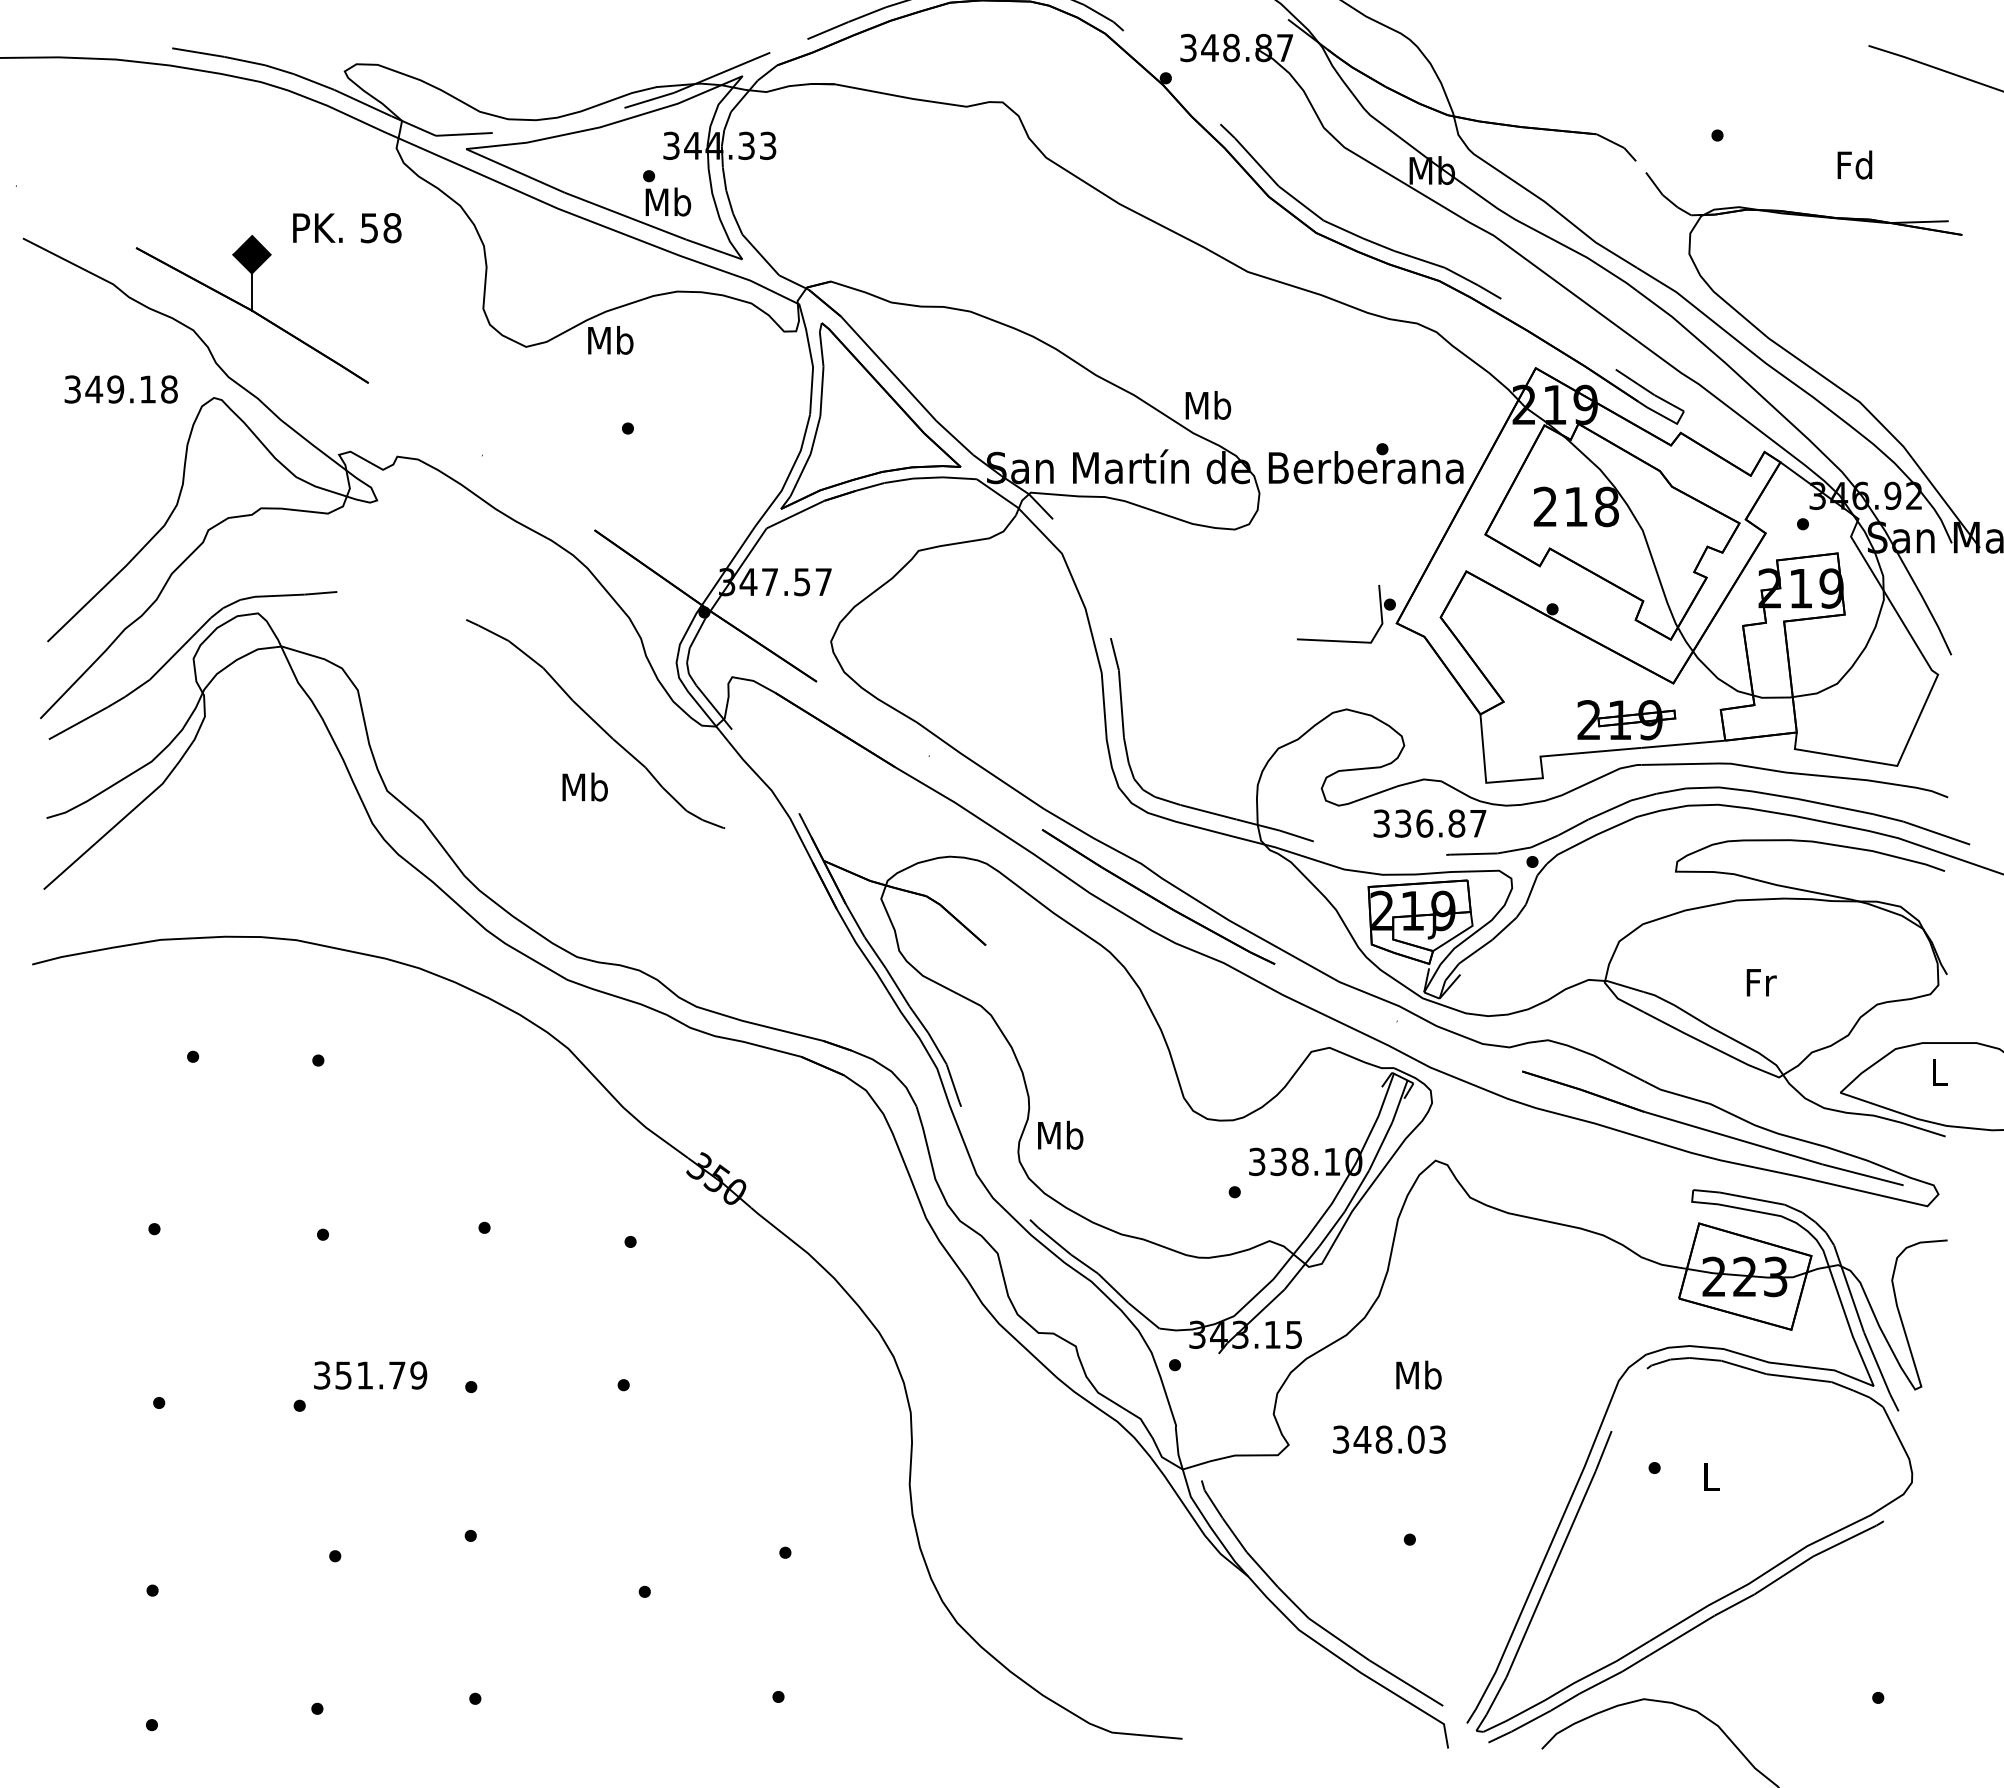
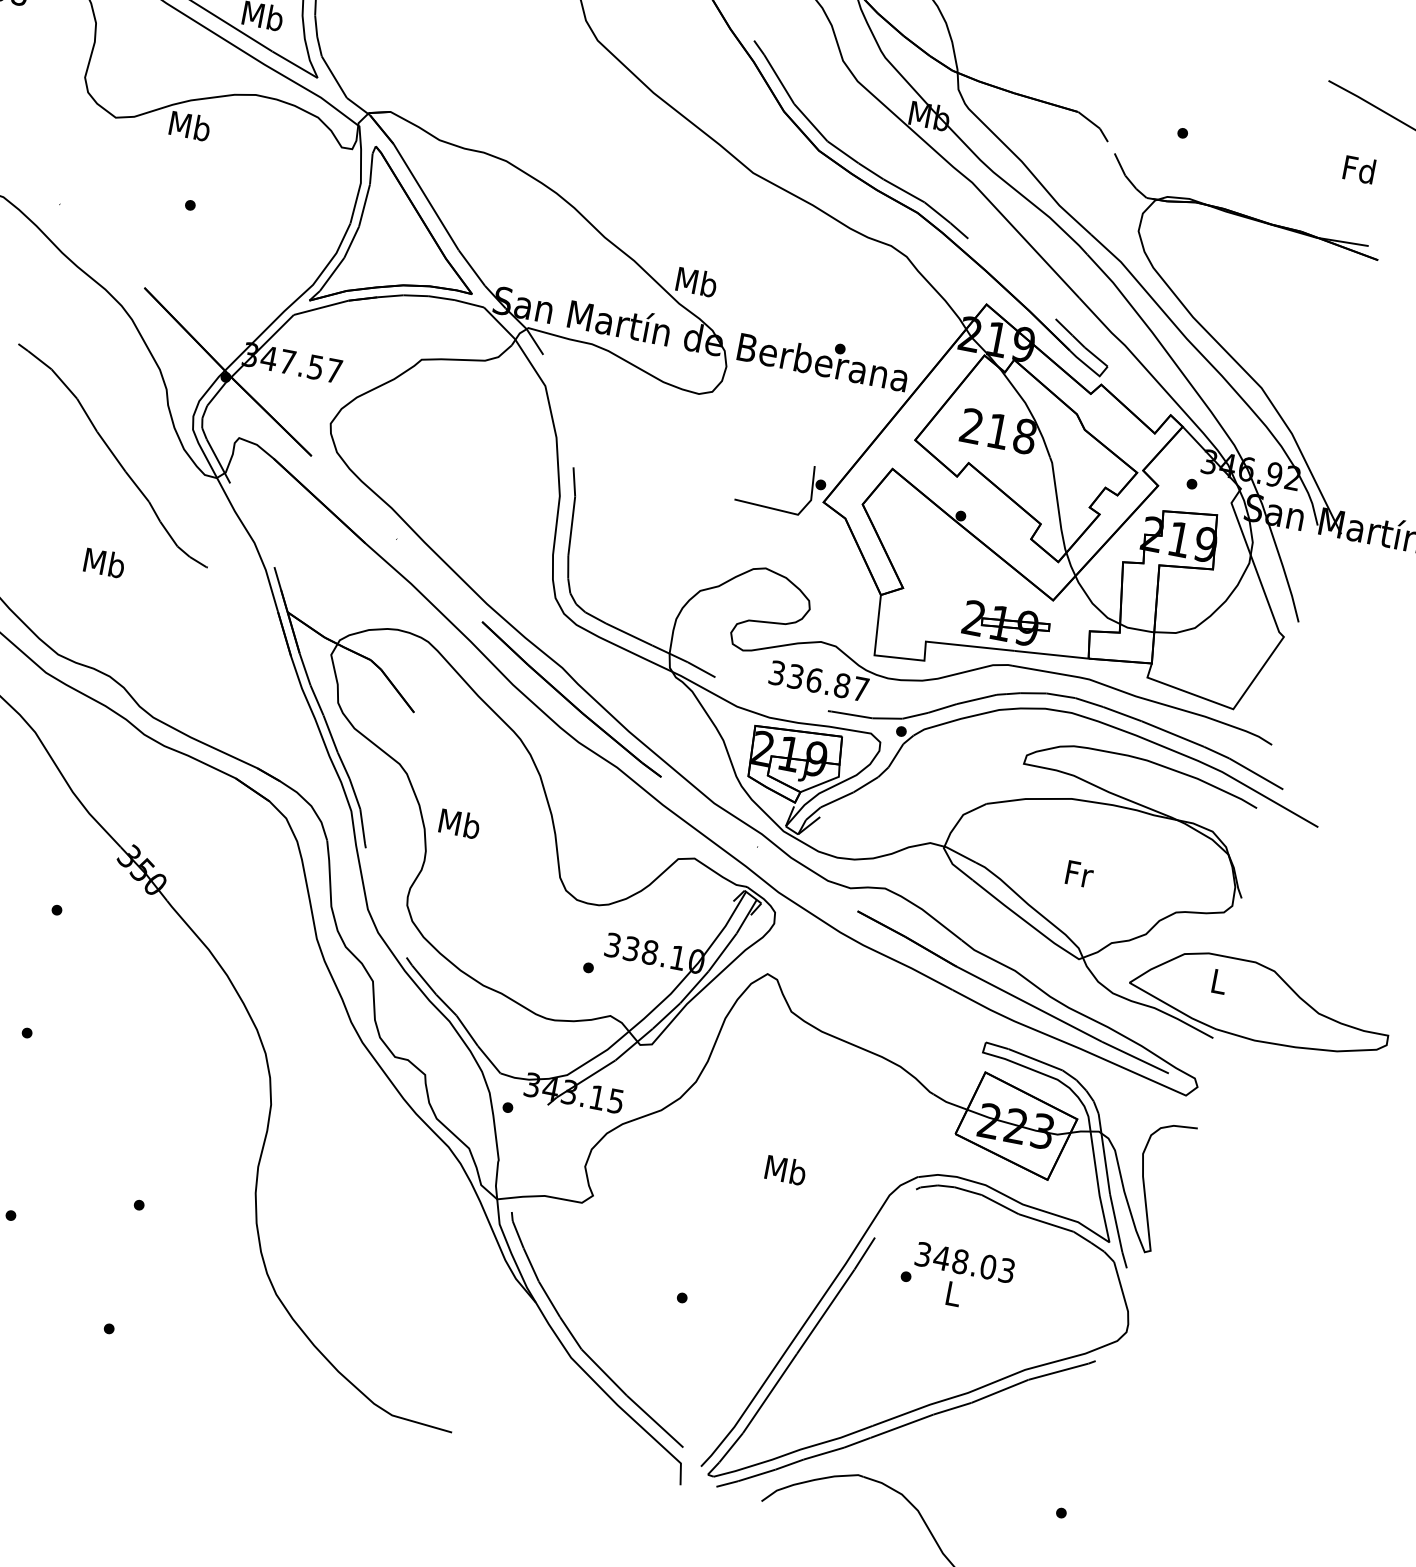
text: (1854, 164) -> (1359, 169), moved
text: (584, 786) -> (104, 562), moved
text: (1060, 1134) -> (459, 823), moved
text: (1418, 1374) -> (785, 1169), moved
text: (1389, 1439) -> (965, 1262), moved

